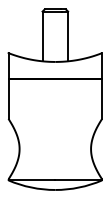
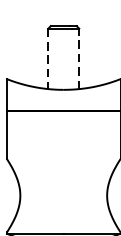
line: (42, 36) -> (48, 58), solid -> dashed
line: (68, 36) -> (79, 58), solid -> dashed

